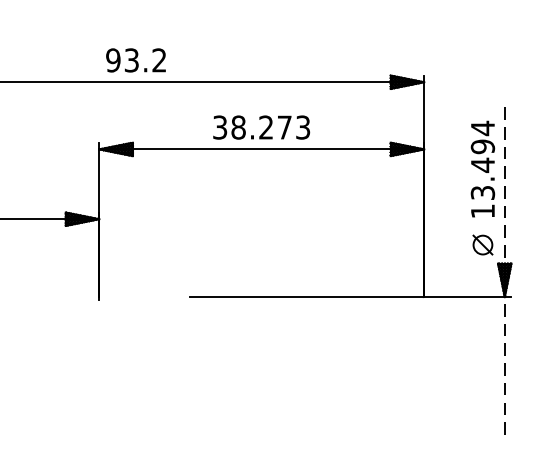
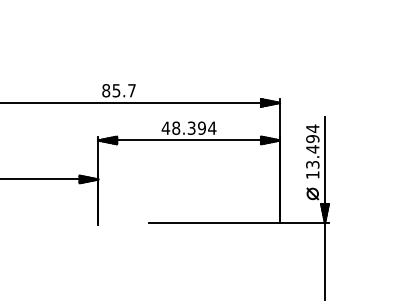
text: (135, 60) -> (118, 90), 93.2 -> 85.7
text: (260, 126) -> (188, 127), 38.273 -> 48.394
line: (505, 271) -> (325, 208), dashed -> solid

